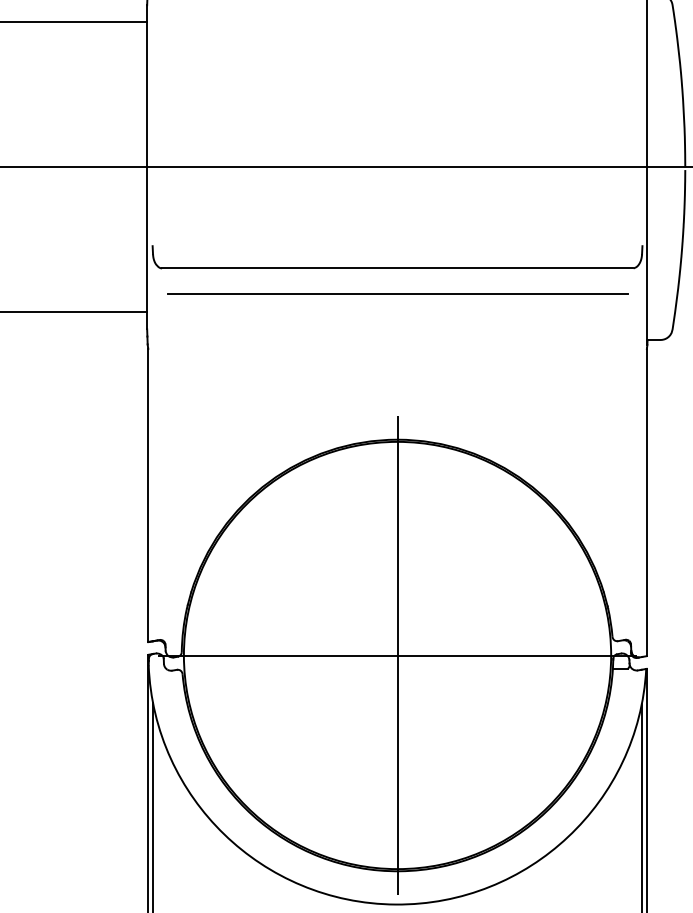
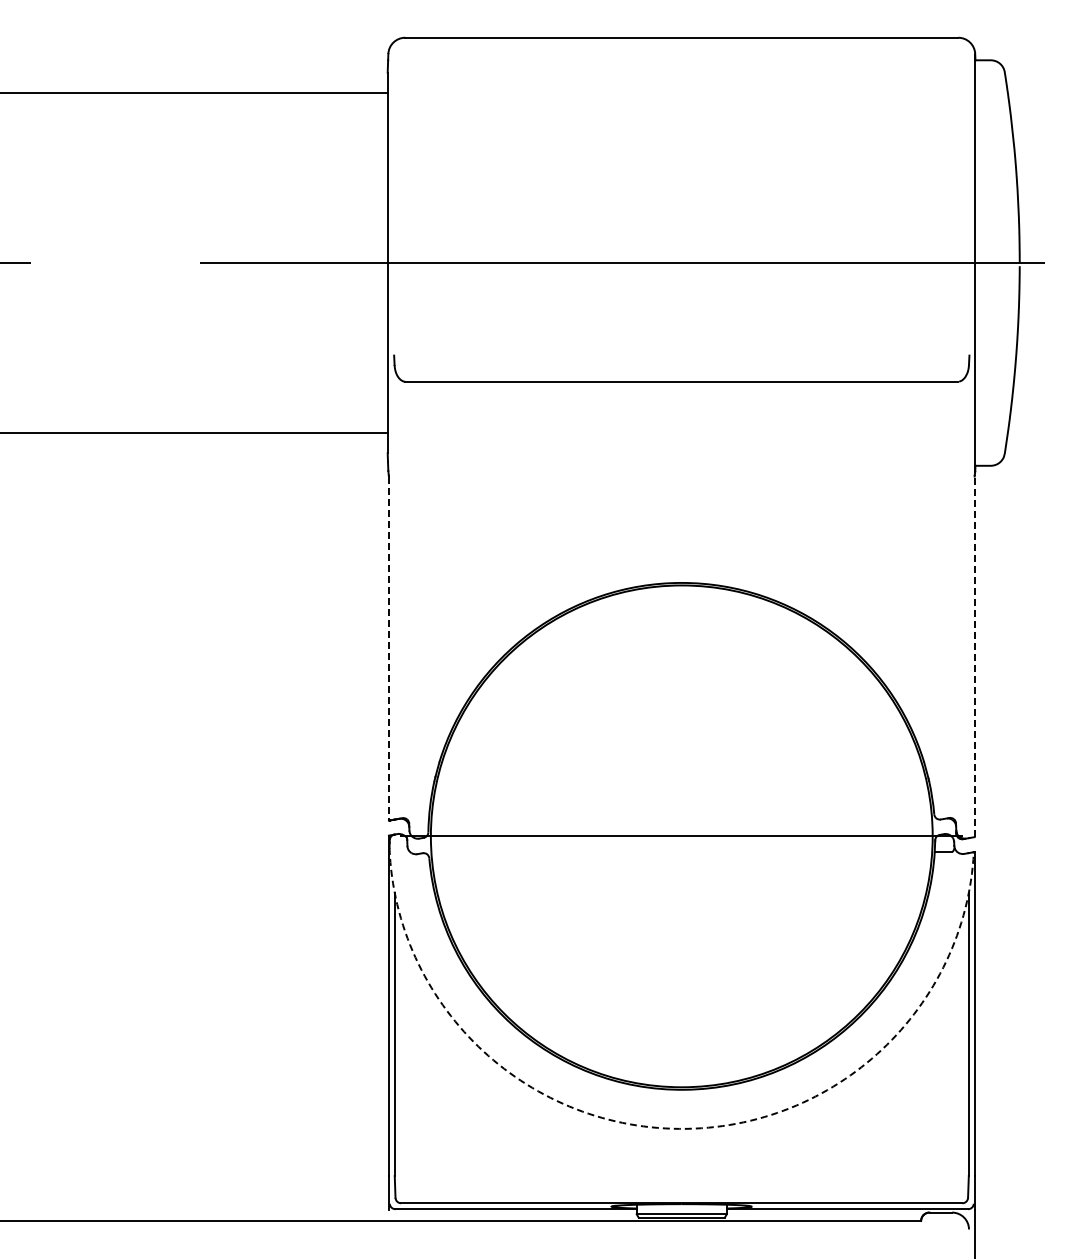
line: (397, 293) -> (681, 411), removed
line: (147, 496) -> (388, 649), solid -> dashed
line: (646, 502) -> (974, 656), solid -> dashed
line: (397, 654) -> (681, 835), removed
arc: (395, 904) -> (679, 1128), solid -> dashed

